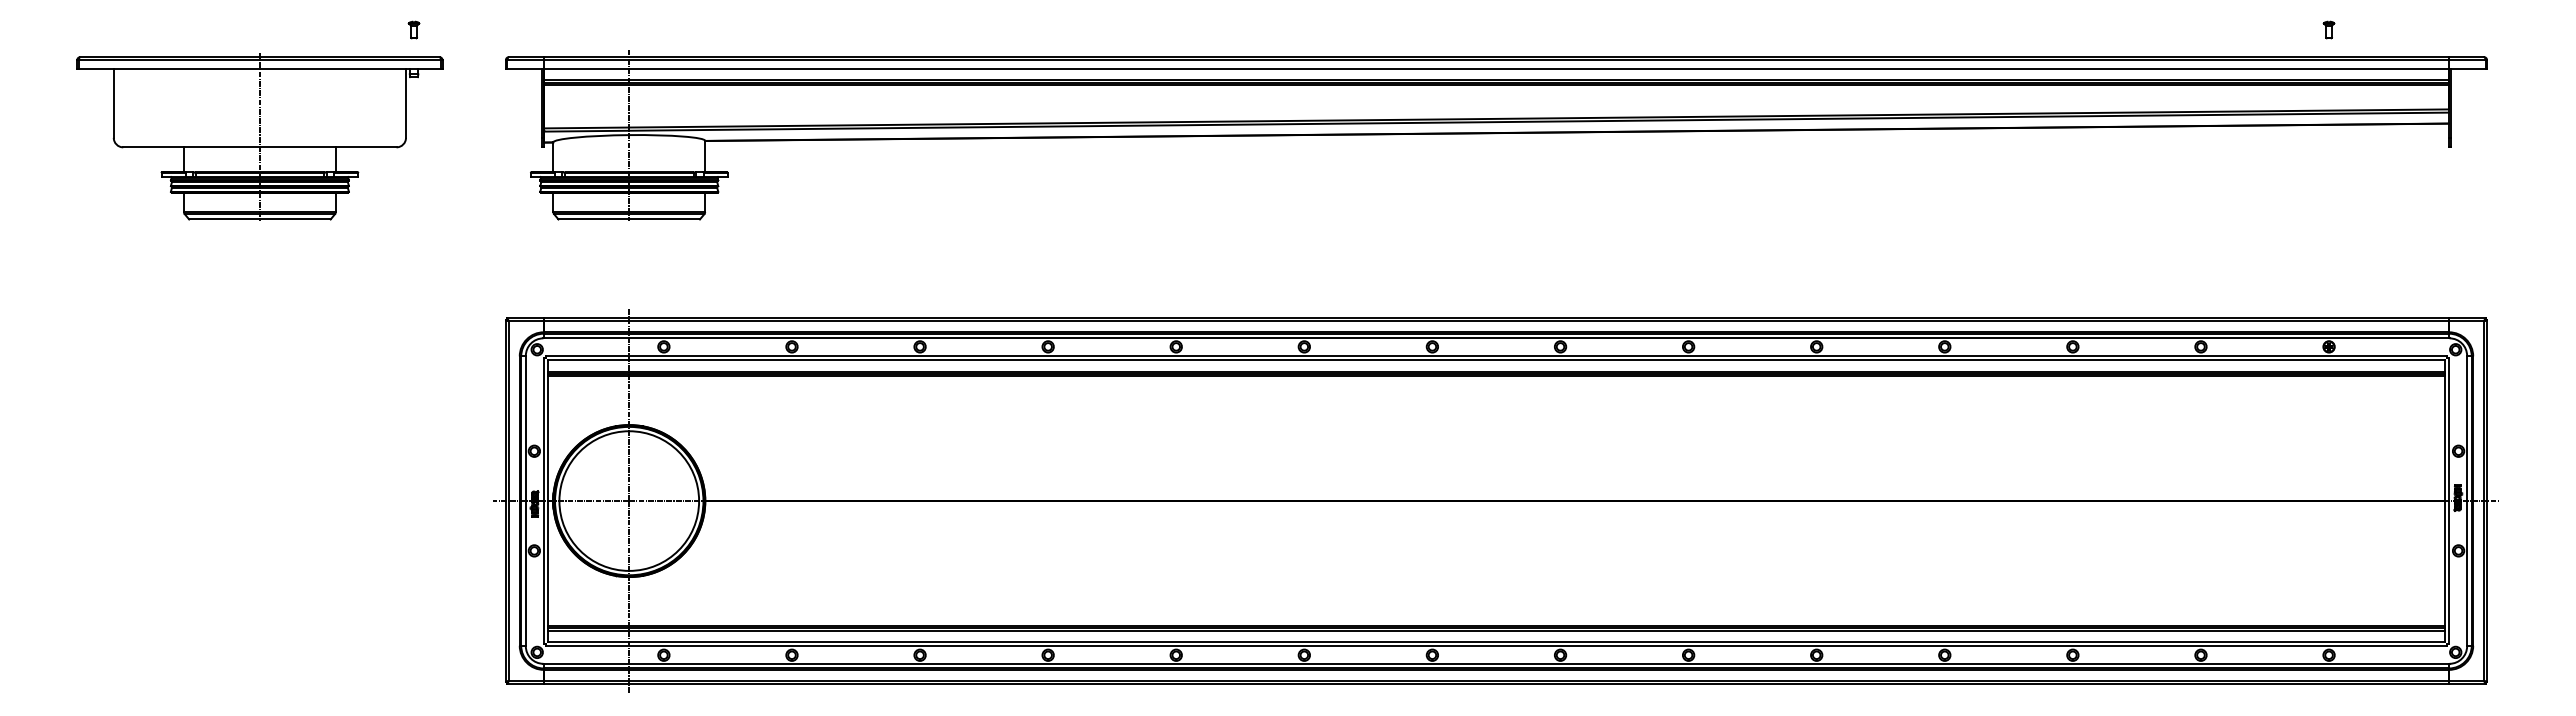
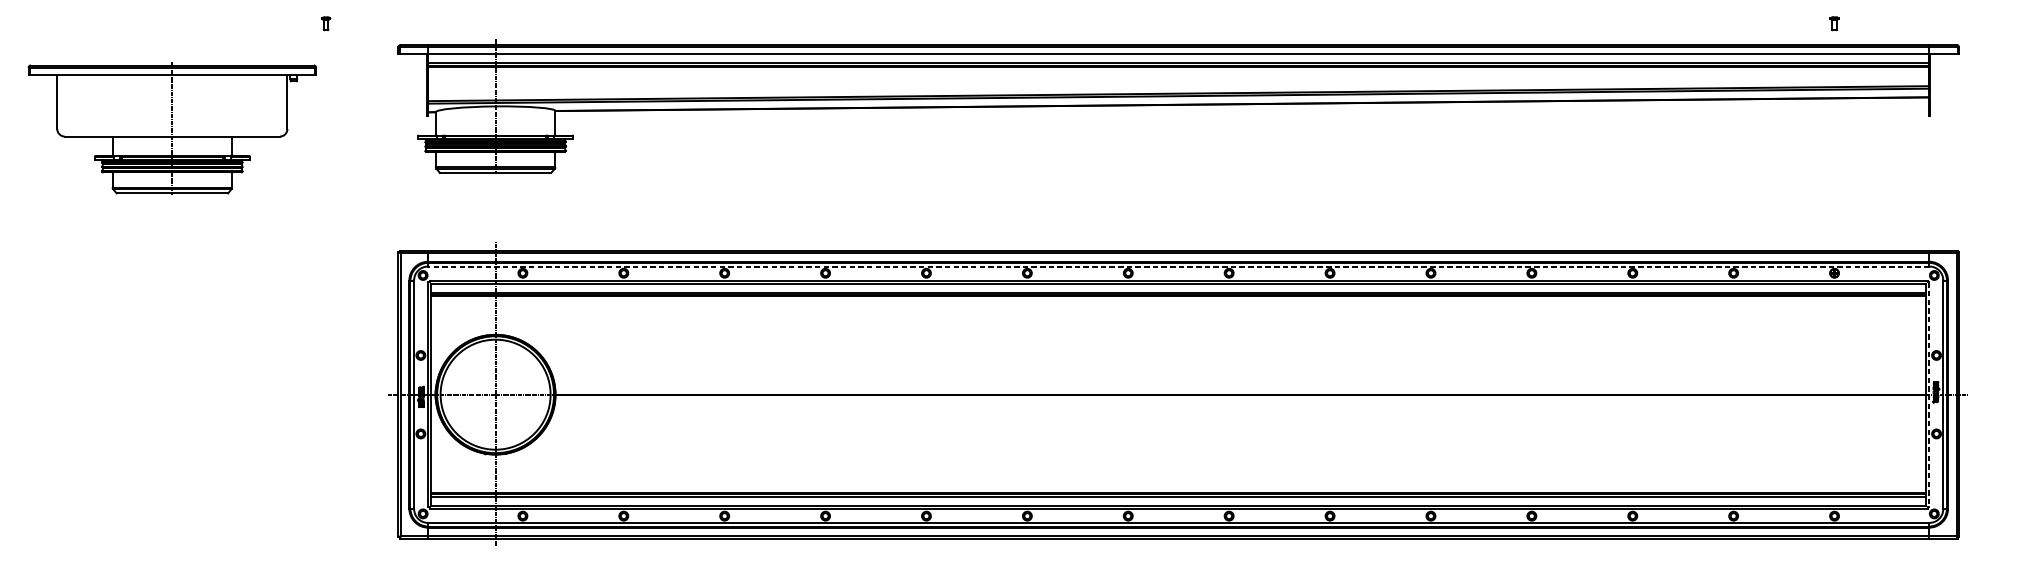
part: (259, 136) -> (172, 128), moved
line: (1495, 338) -> (1177, 266), solid -> dashed
line: (2449, 501) -> (1929, 395), solid -> dashed

